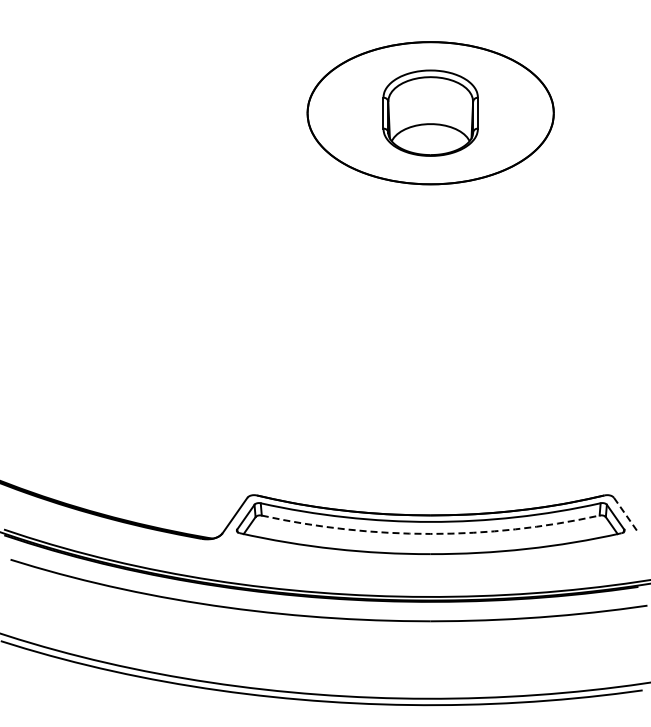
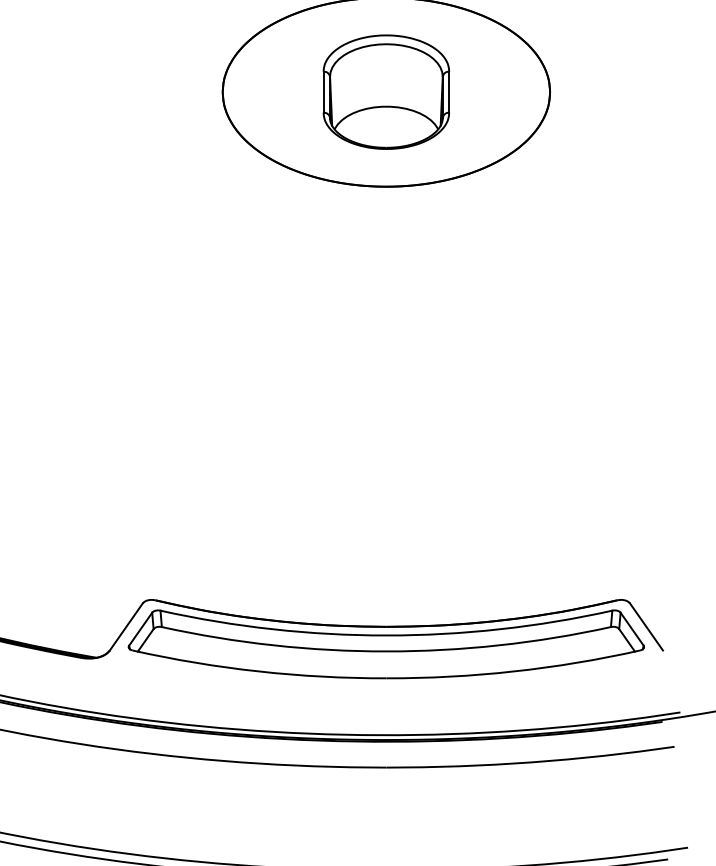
line: (626, 515) -> (646, 626), dashed -> solid
arc: (430, 533) -> (386, 650), dashed -> solid

